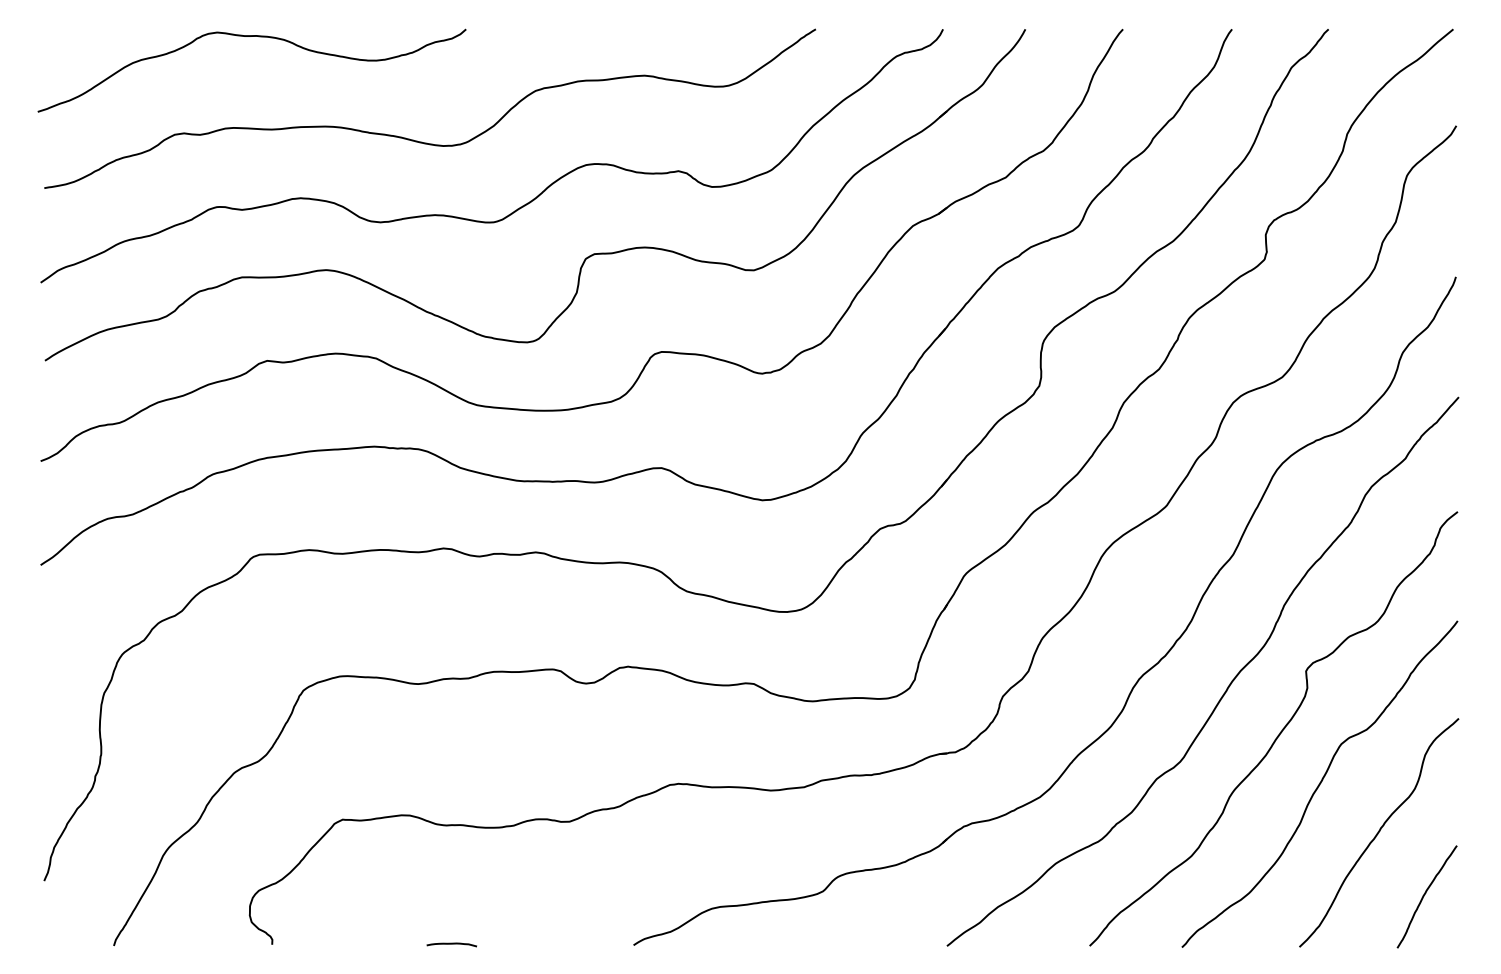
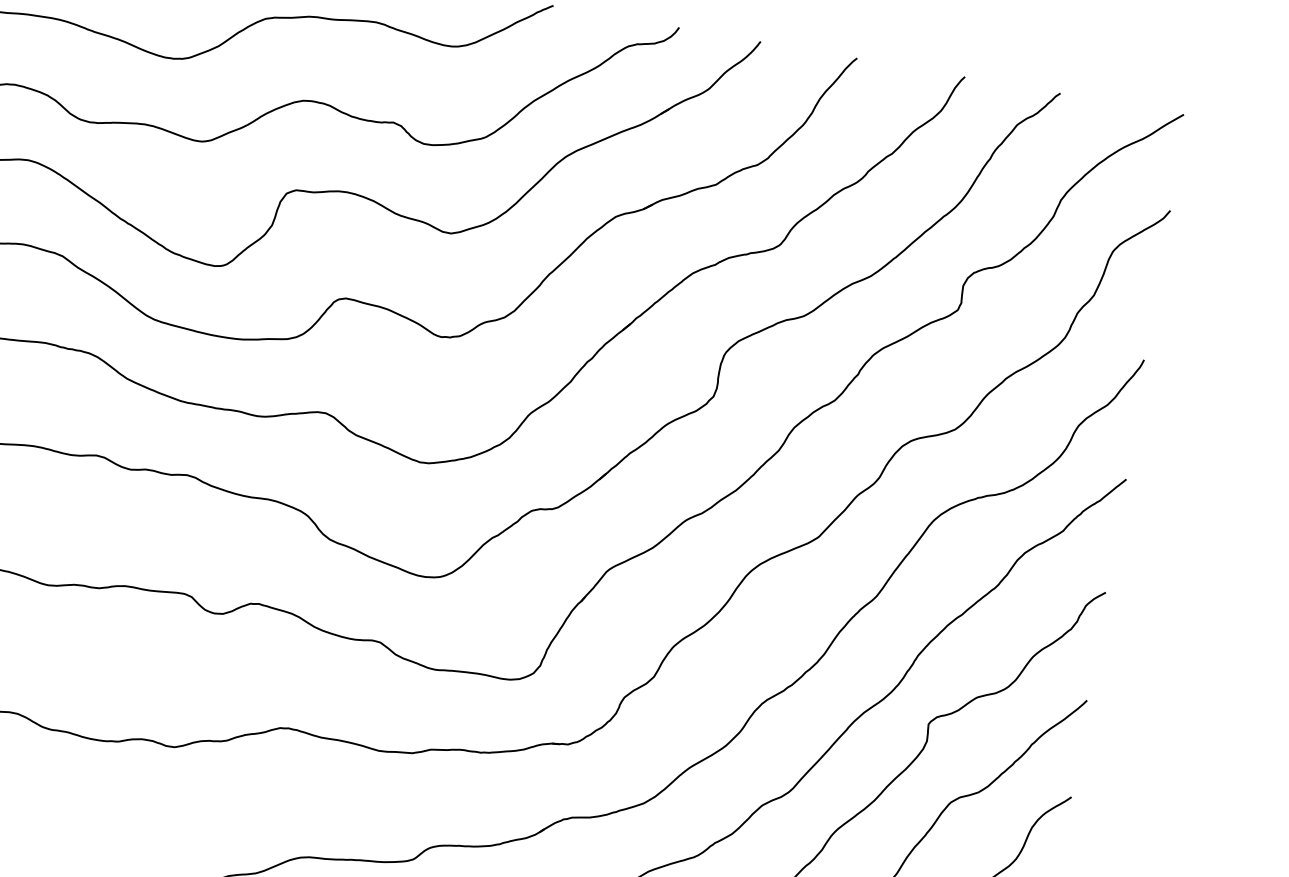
curve: (451, 944) -> (36, 848), removed

